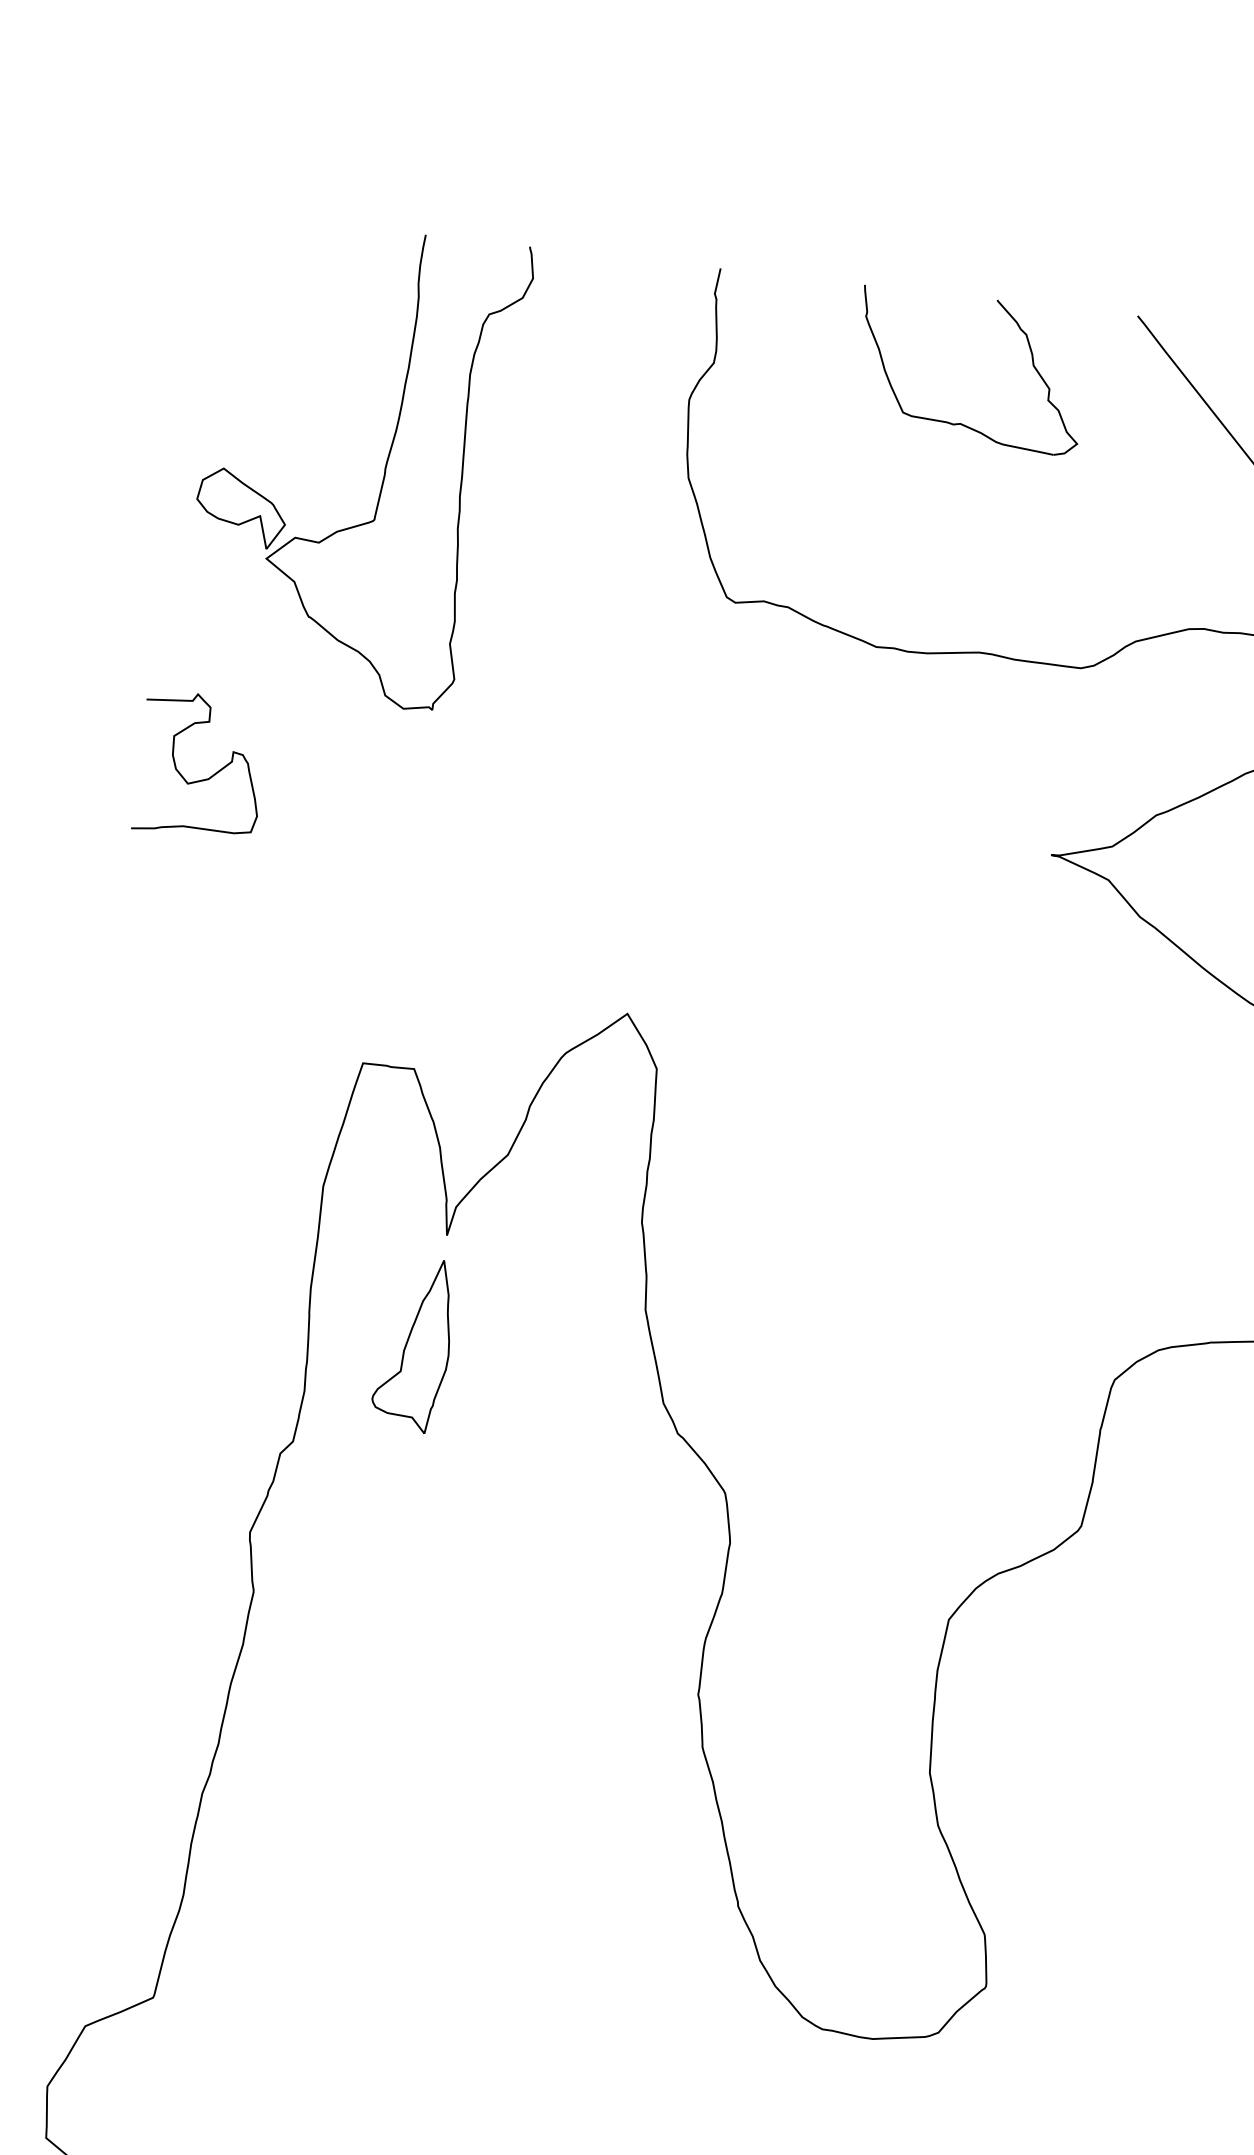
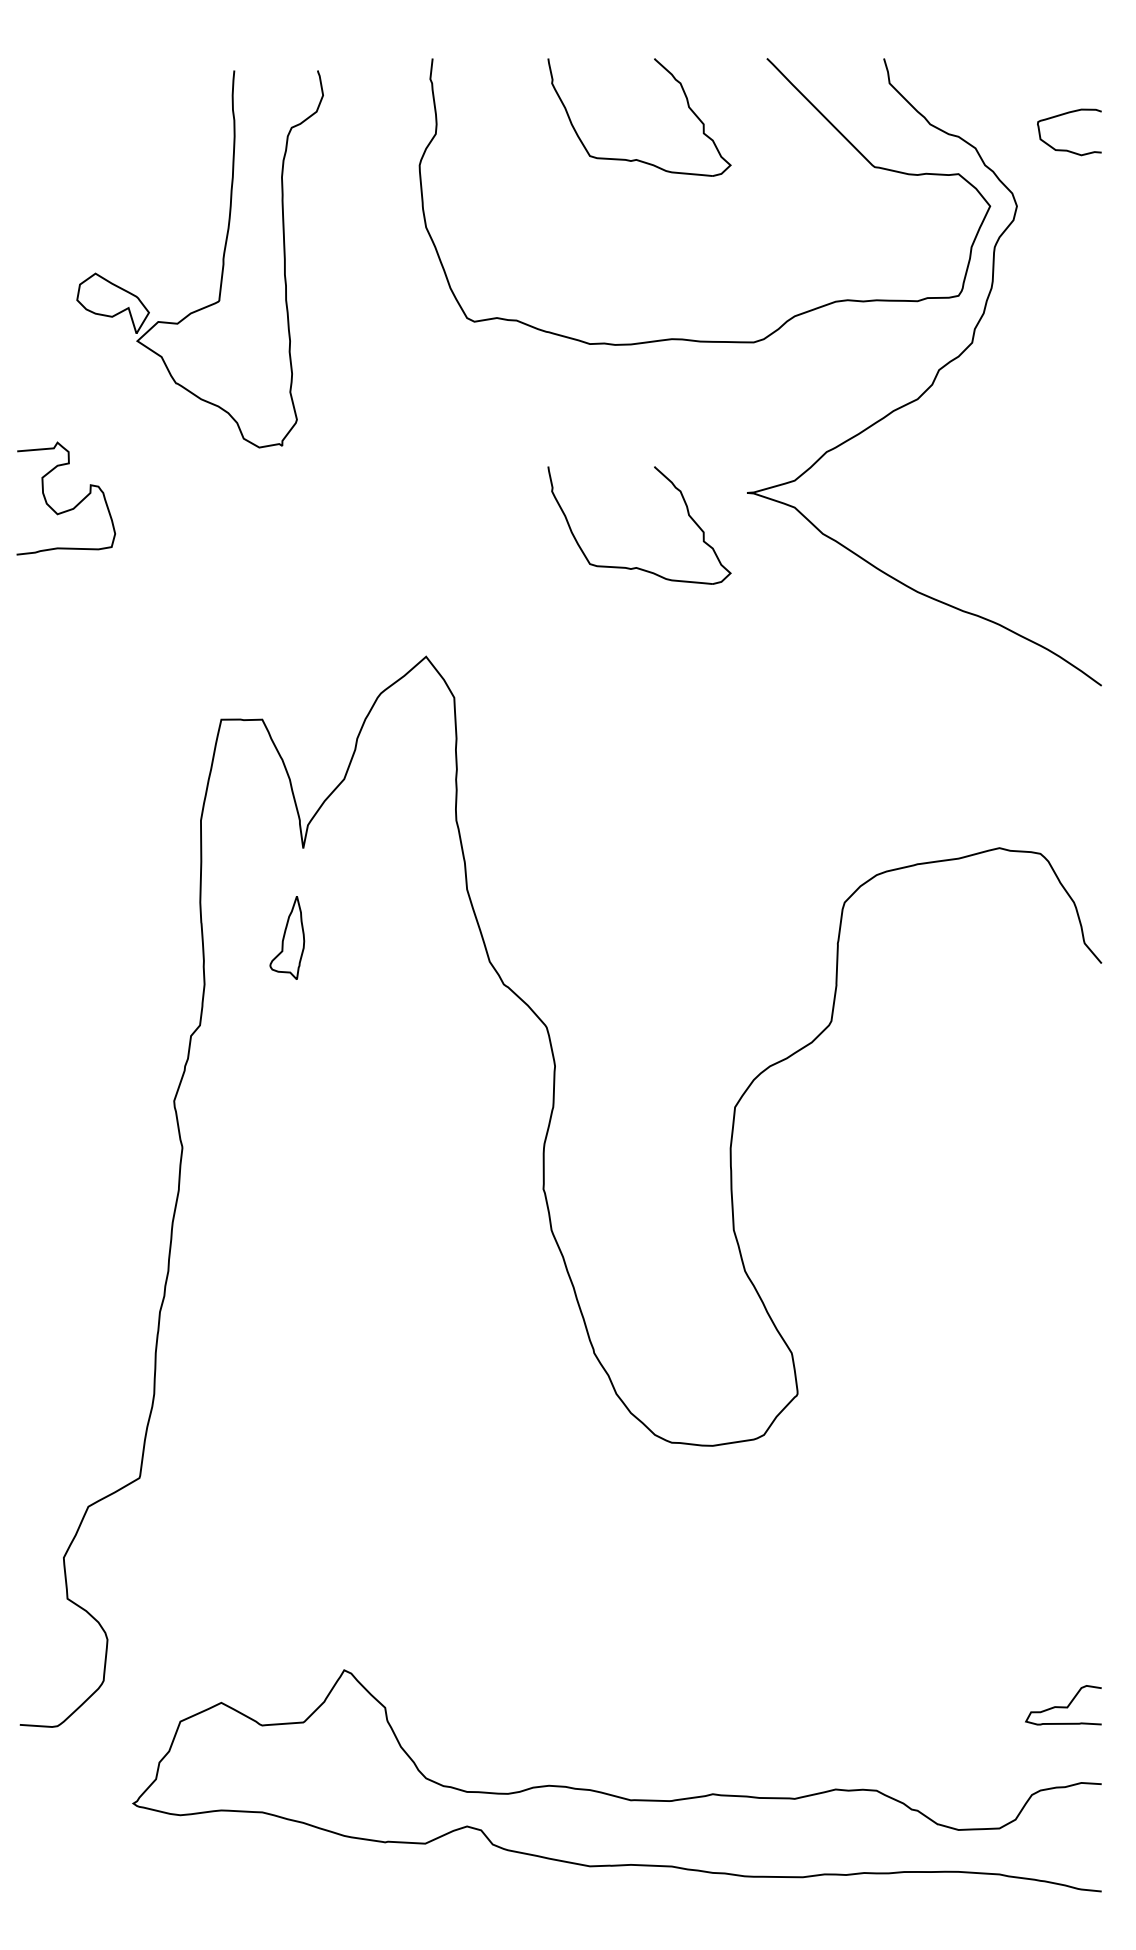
part: (384, 468) -> (222, 259), moved
part: (906, 932) -> (639, 567), added
part: (414, 1344) -> (287, 937), size x0.6

